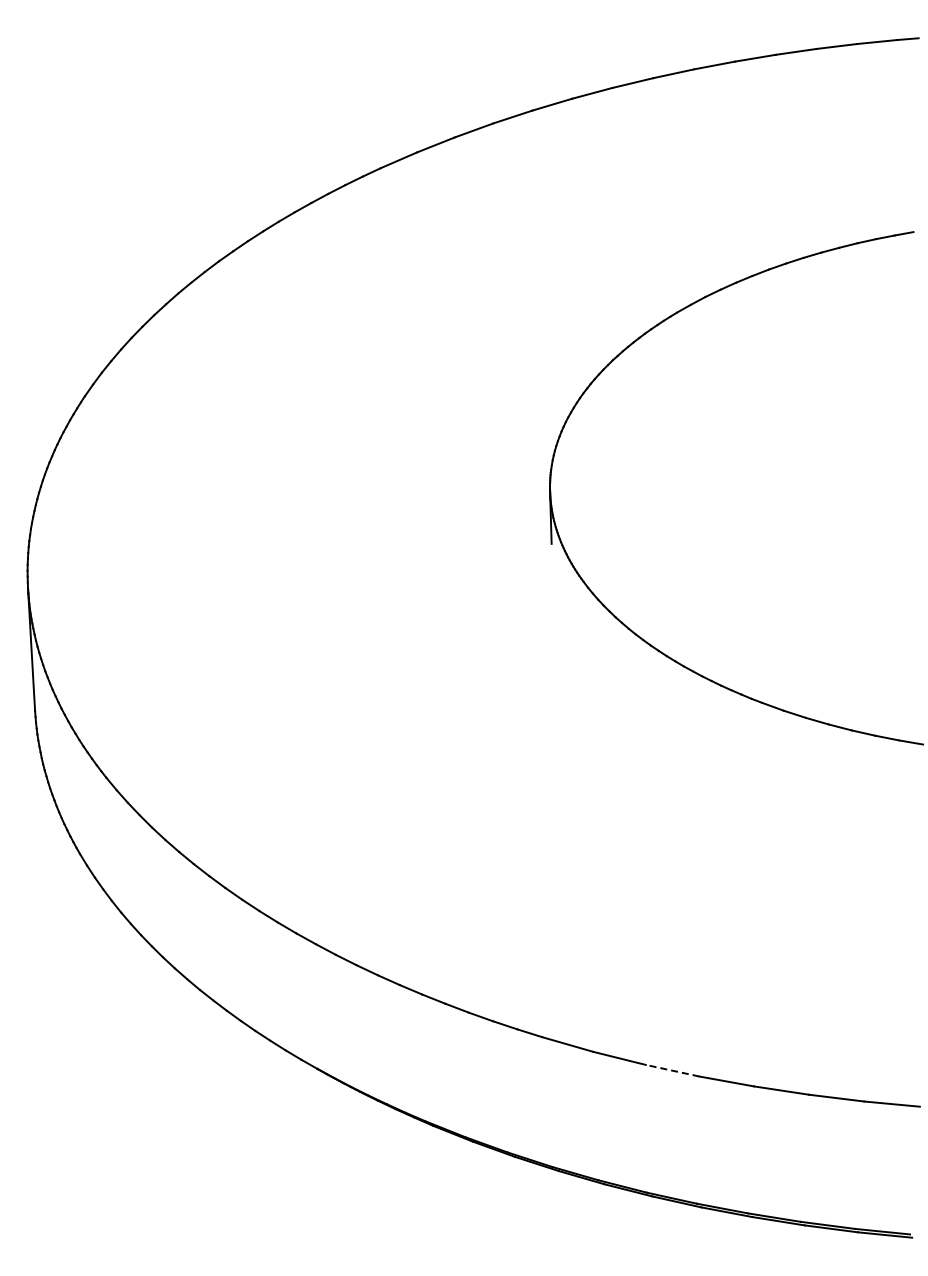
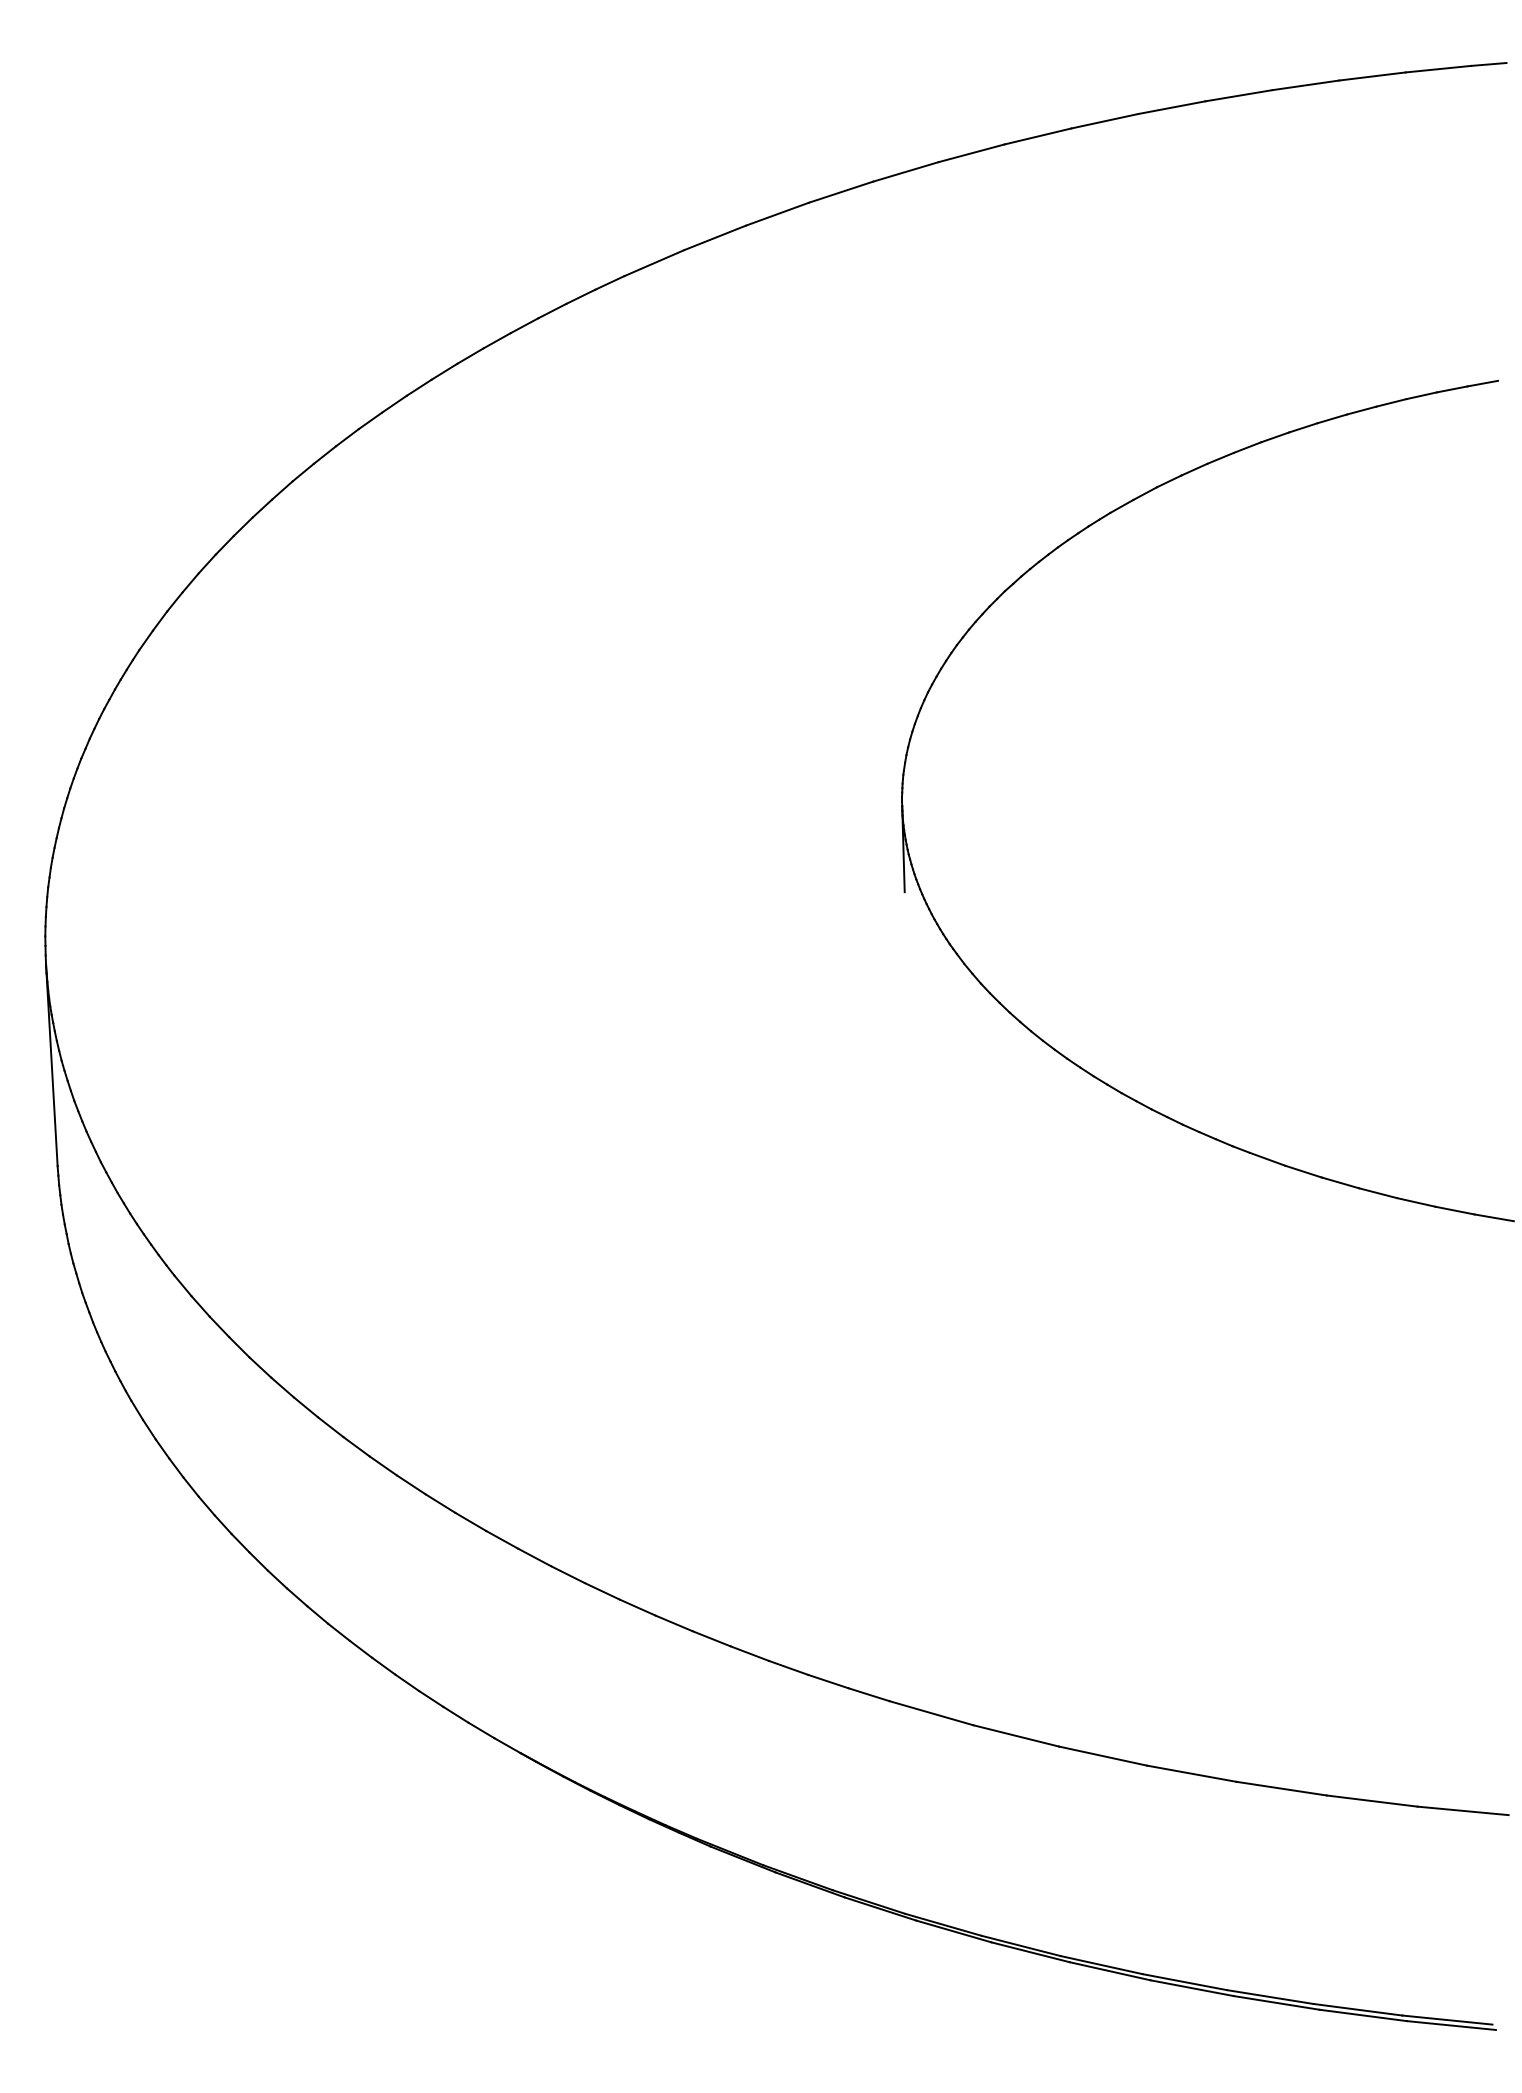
line: (672, 1070) -> (1102, 1755), dashed -> solid

